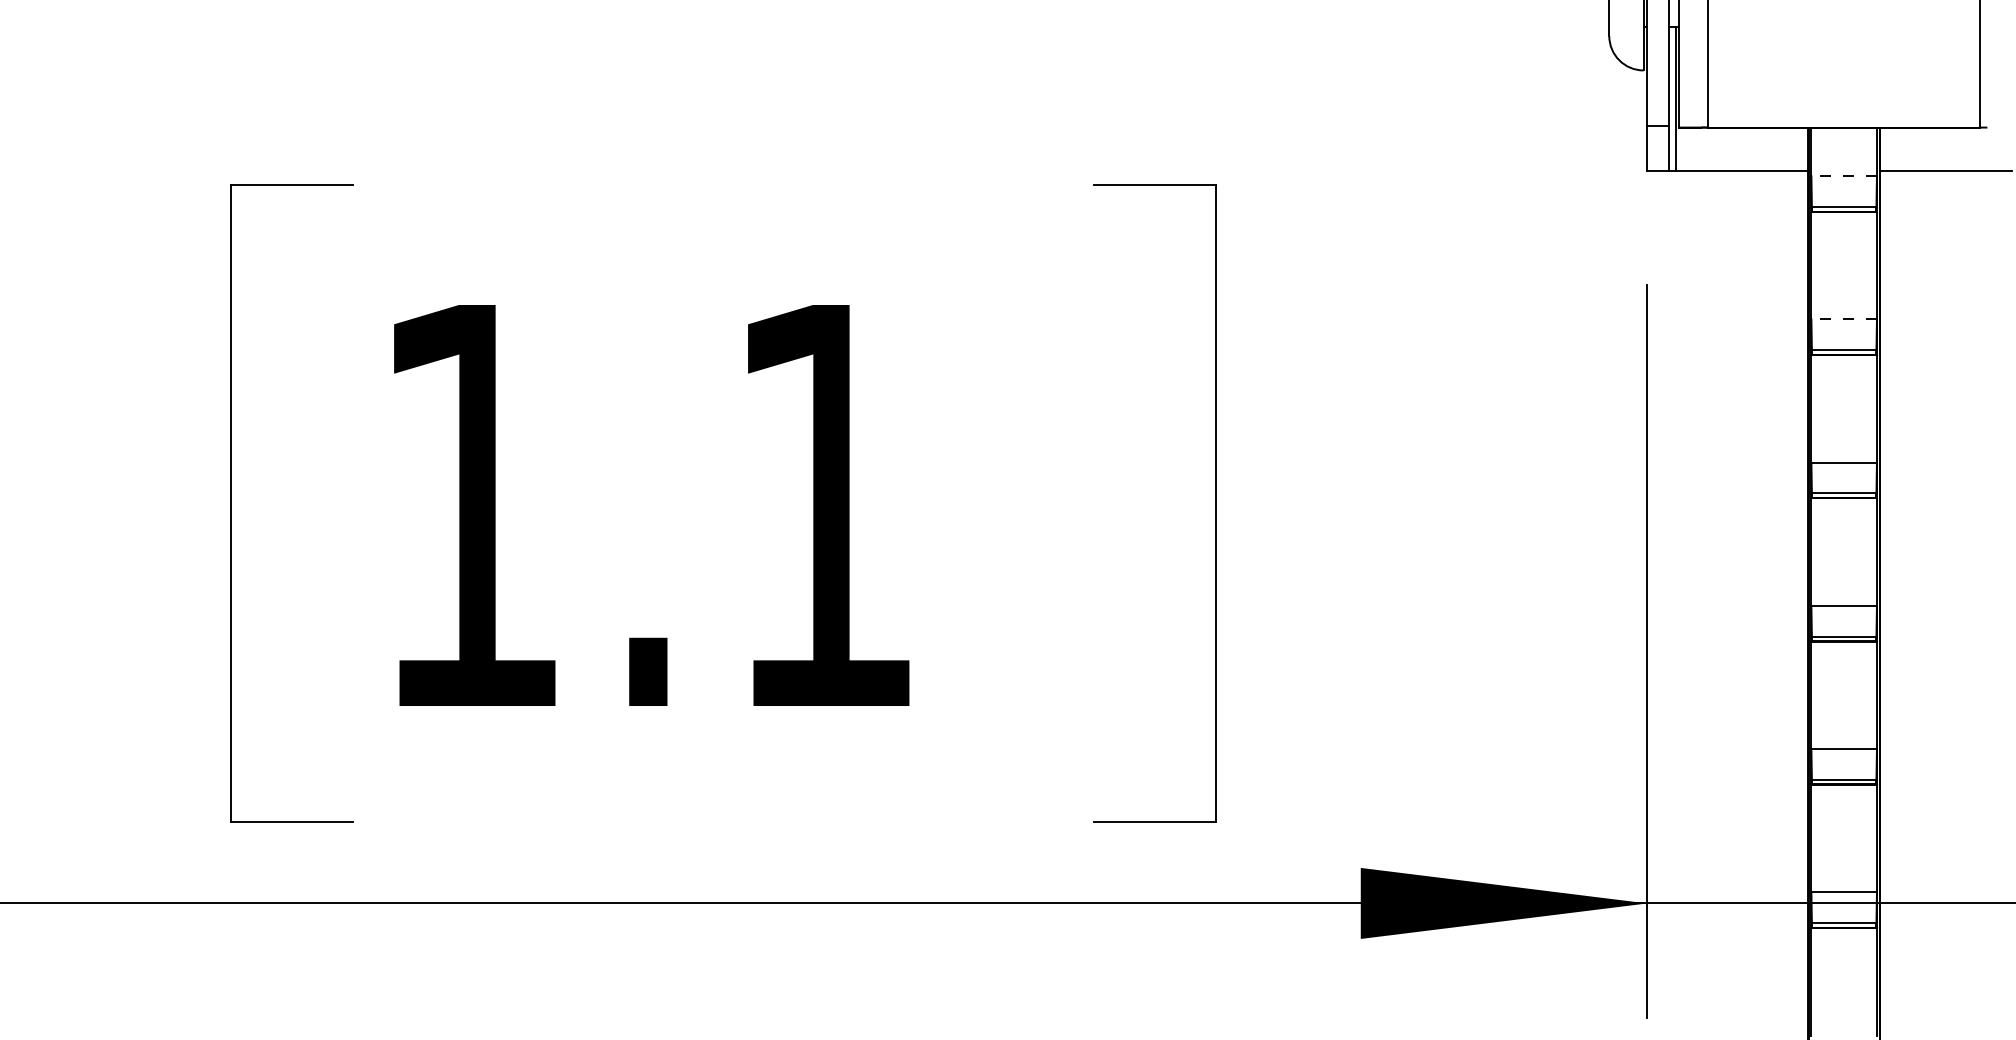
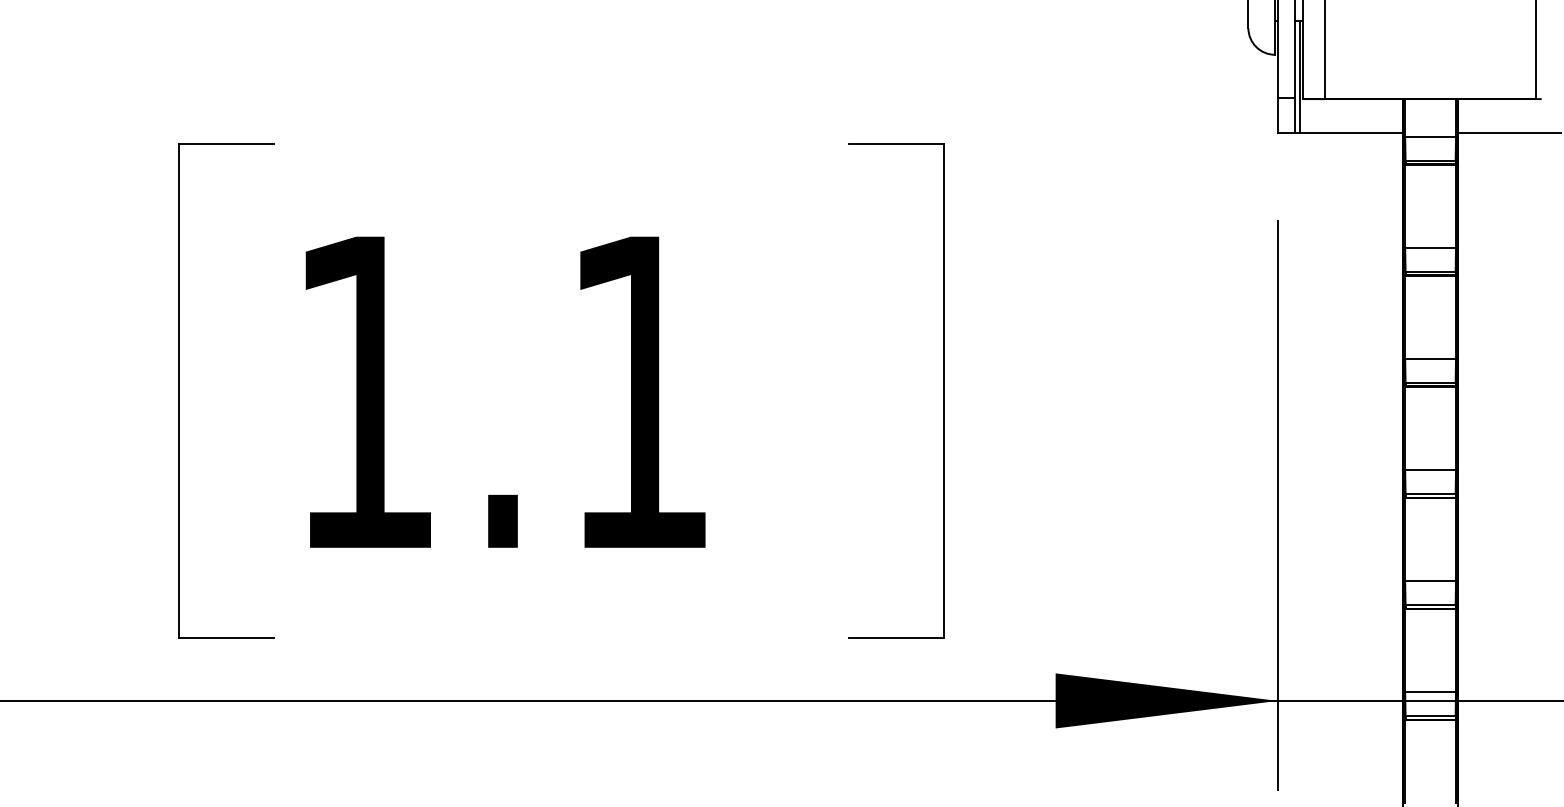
line: (1844, 175) -> (1430, 136), dashed -> solid
line: (1844, 318) -> (1430, 247), dashed -> solid

